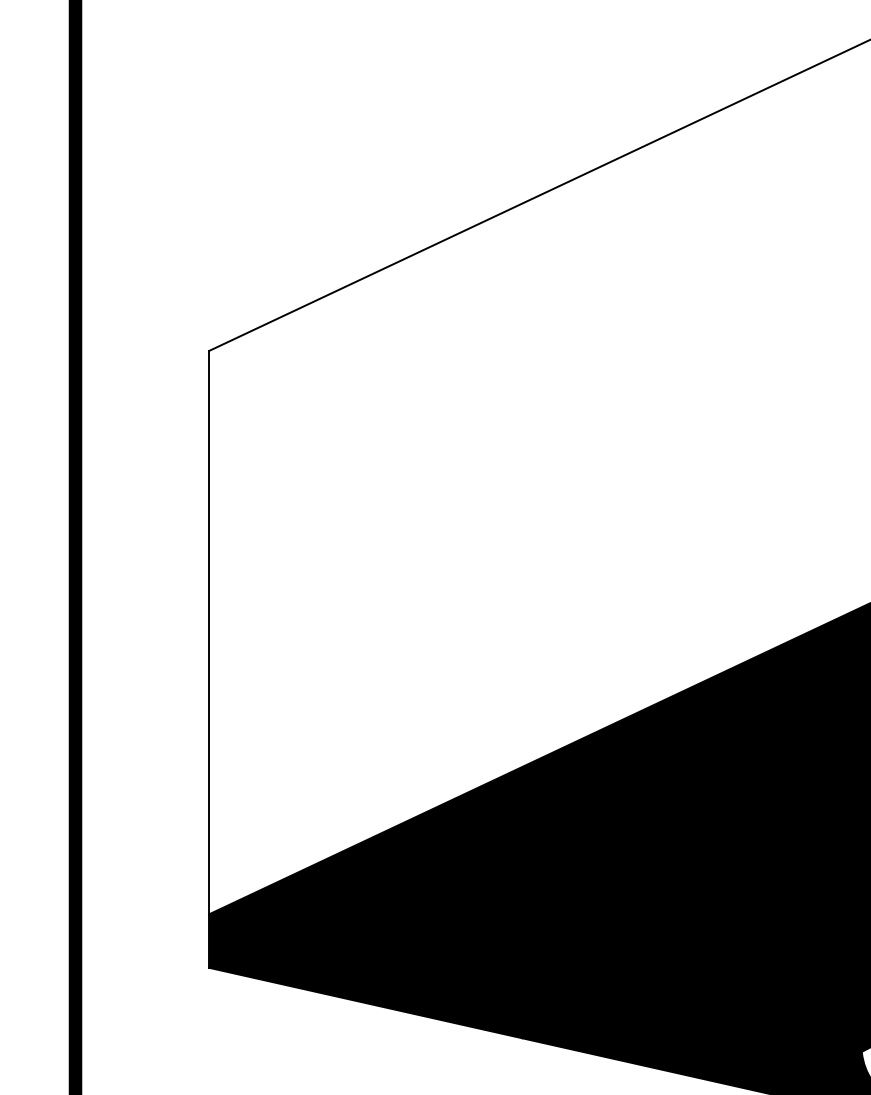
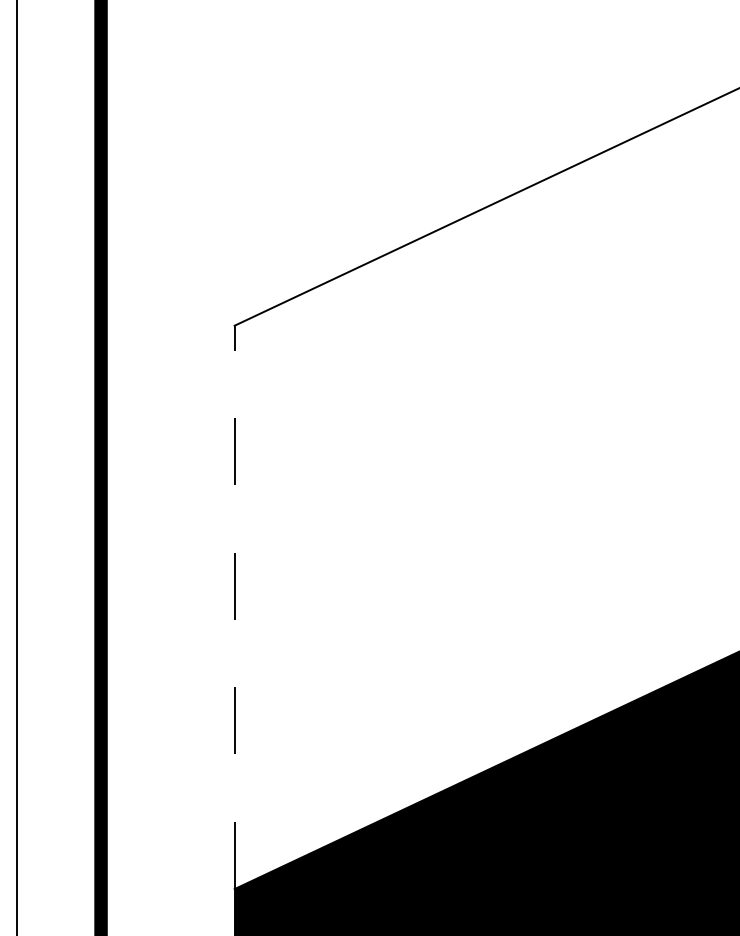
line: (209, 632) -> (235, 607), solid -> dashed

